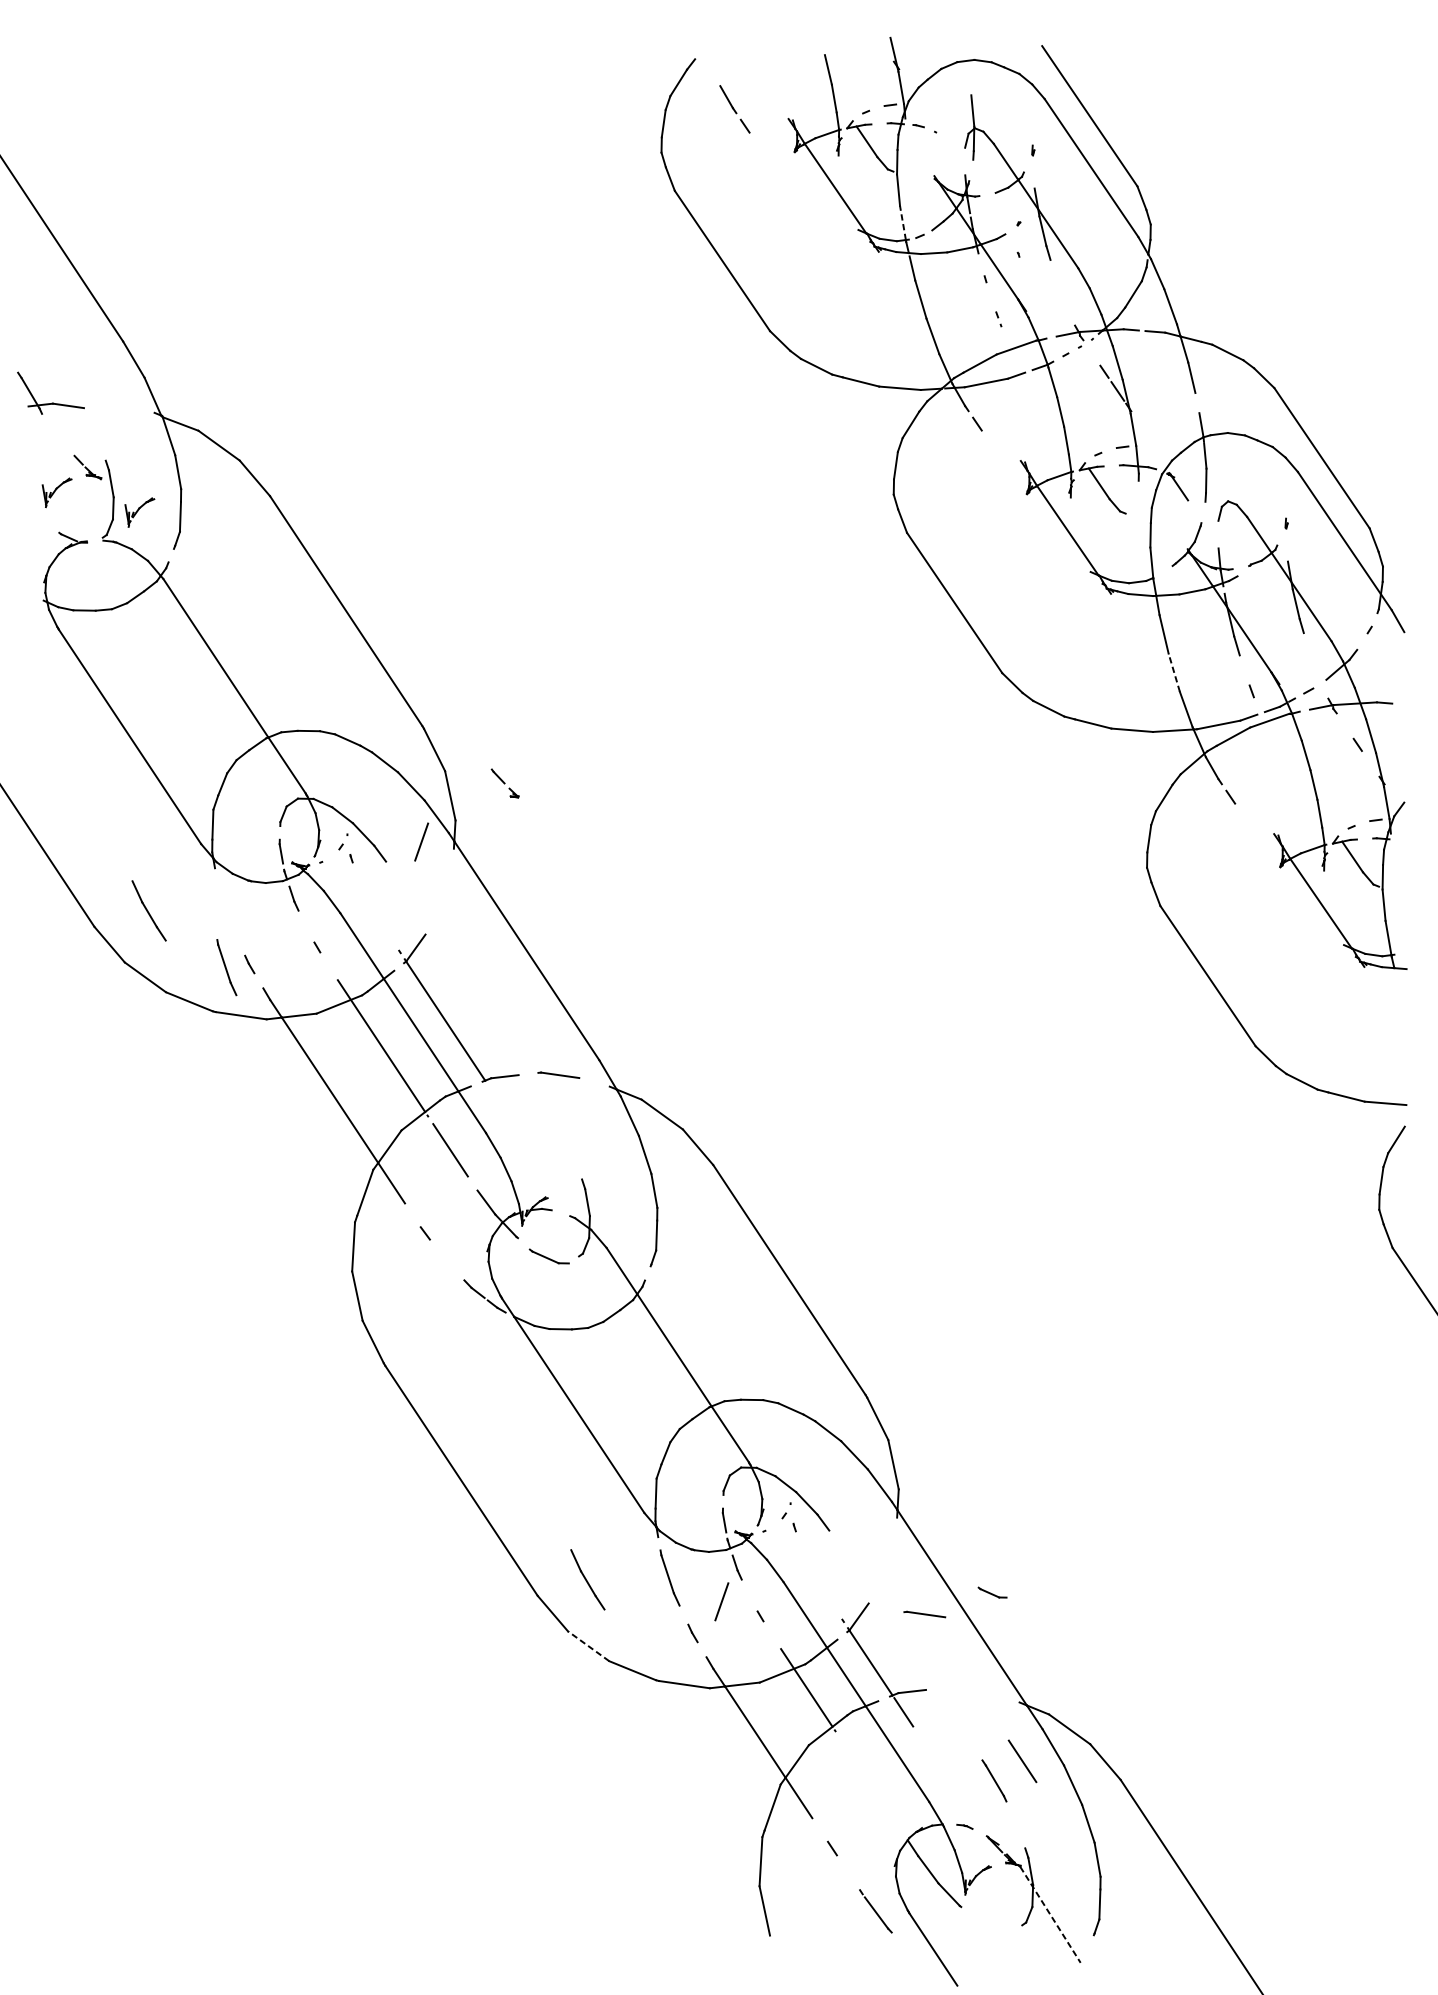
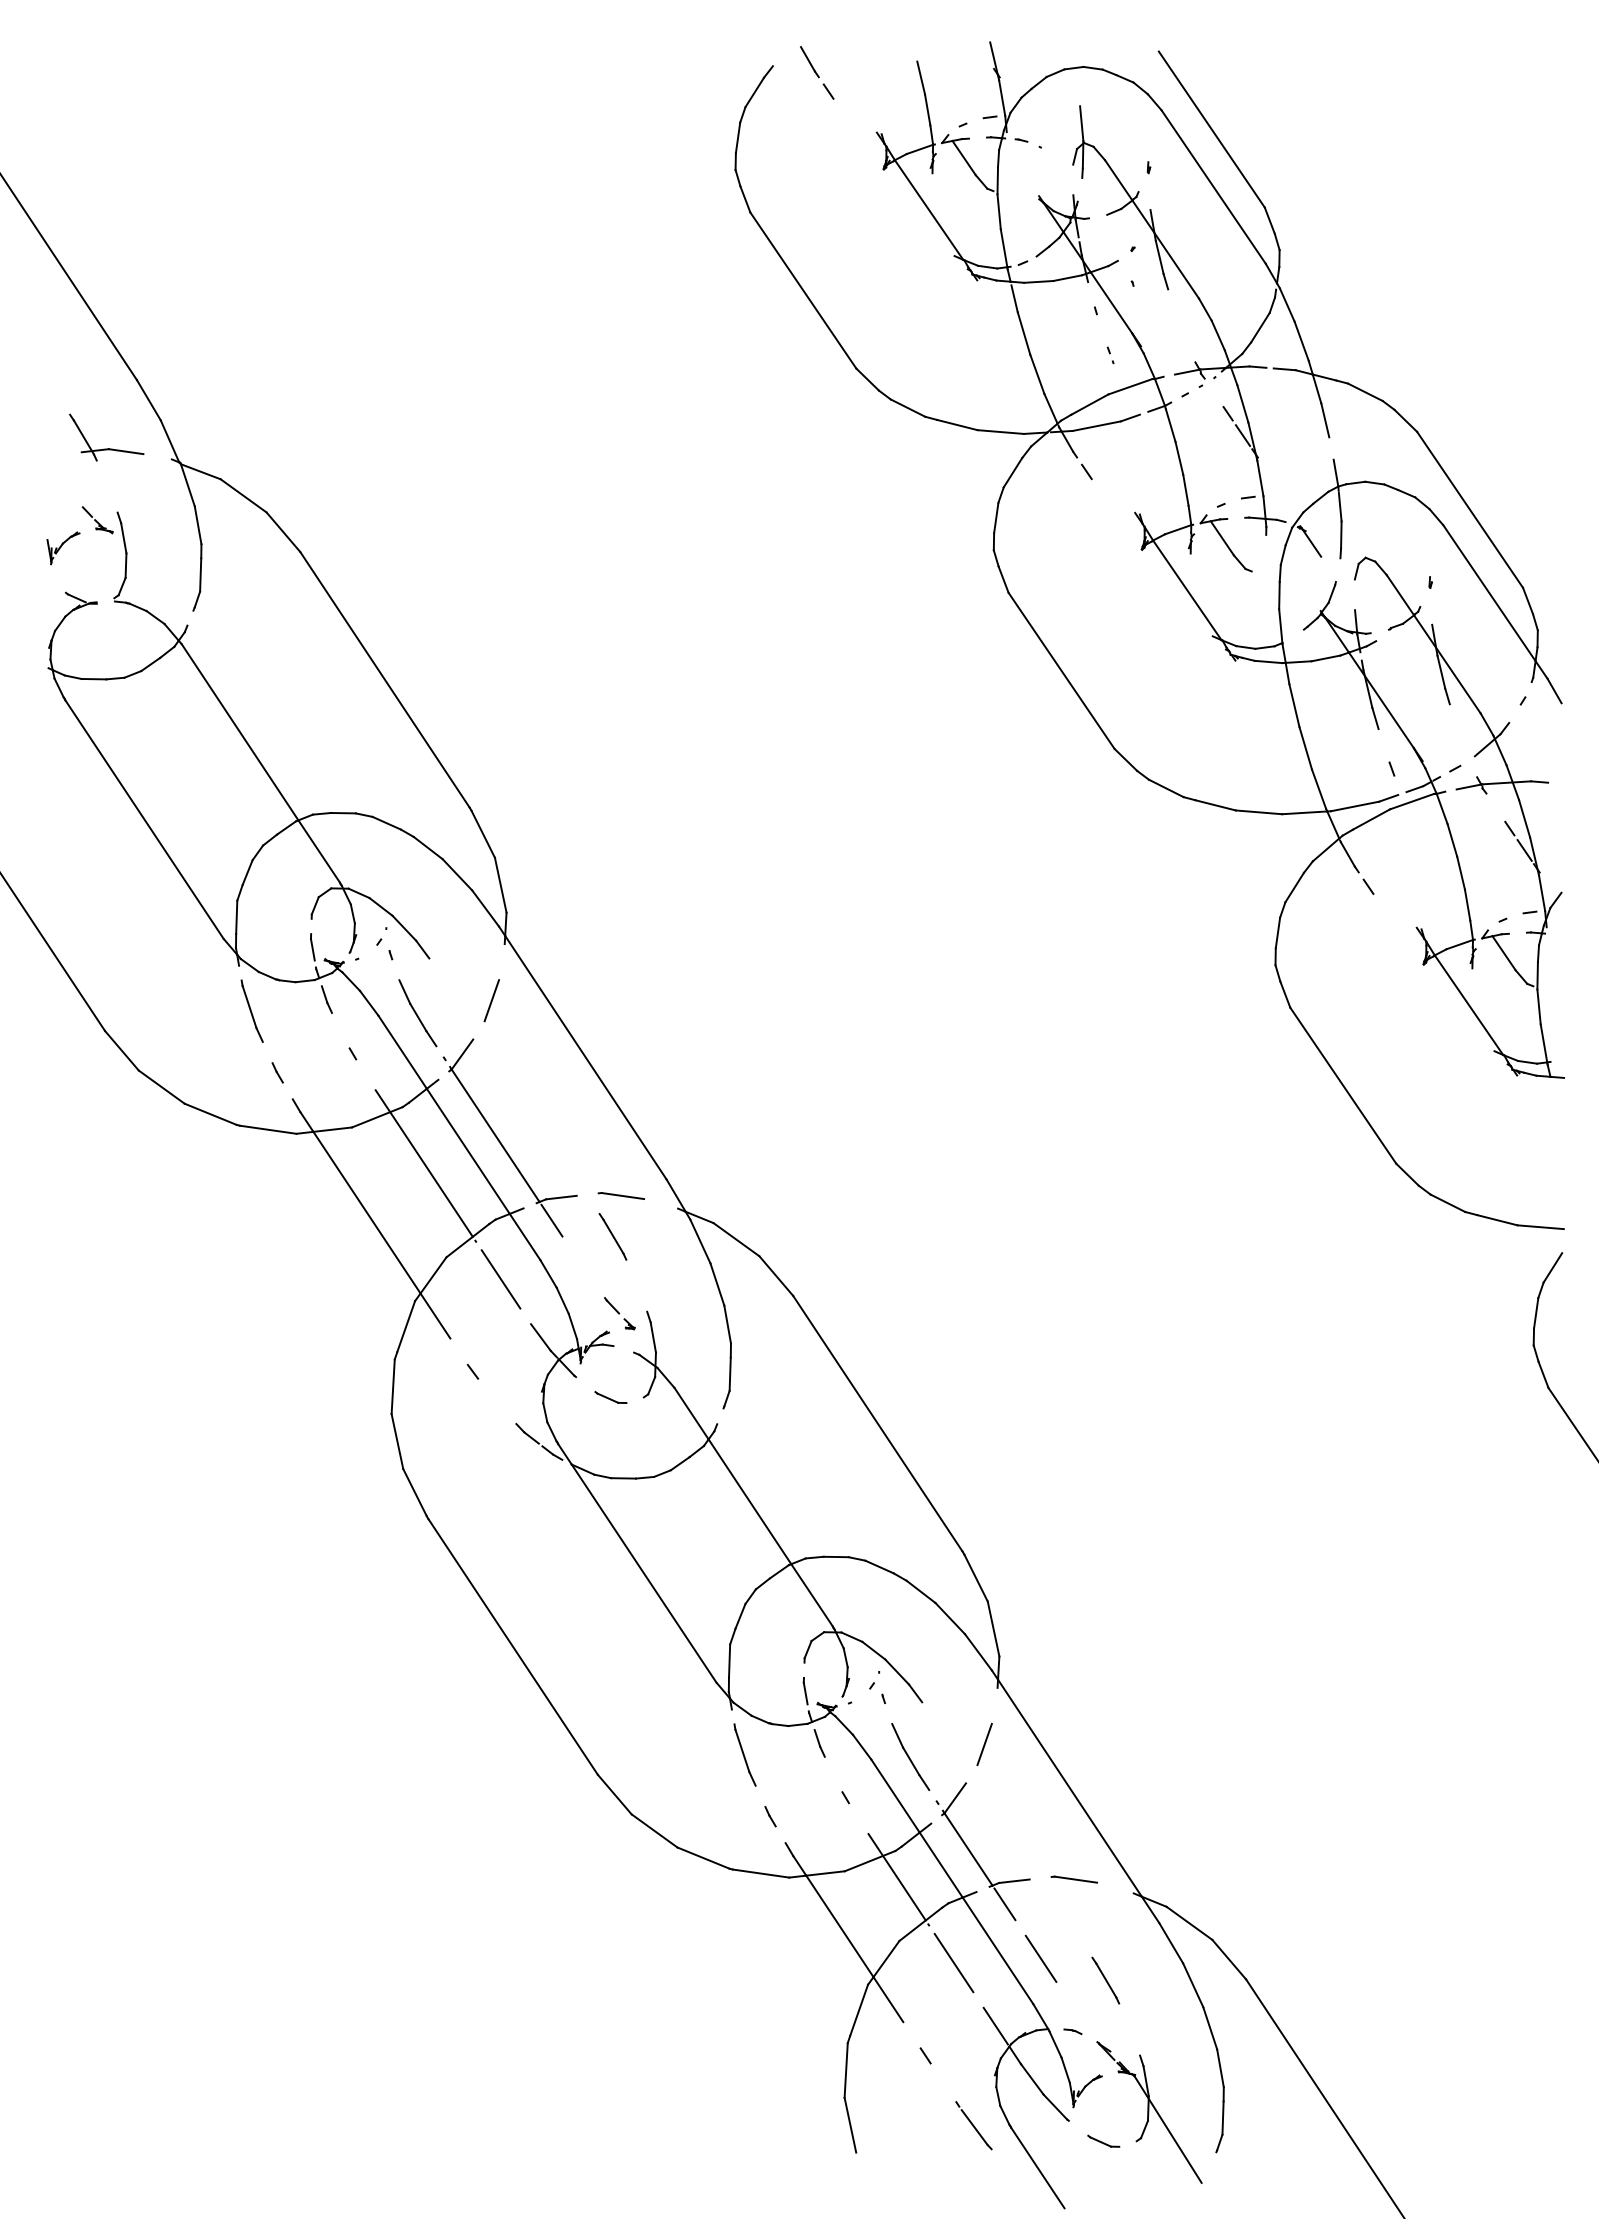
part: (735, 108) -> (817, 72), moved
line: (902, 222) -> (1003, 247), dashed -> solid
part: (50, 403) -> (106, 448), moved
part: (139, 512) -> (155, 570), removed
line: (1174, 671) -> (1305, 747), dashed -> solid
line: (1370, 764) -> (1524, 850), added
part: (504, 783) -> (619, 1313), moved
line: (421, 841) -> (491, 1000), moved
part: (148, 911) -> (417, 1013), moved
part: (226, 966) -> (251, 1010), moved
line: (495, 1097) -> (551, 1220), added
line: (550, 1111) -> (612, 1236), added
part: (549, 1256) -> (610, 1397), size x0.71
part: (587, 1579) -> (910, 1756), moved
part: (992, 1591) -> (1103, 2140), moved
line: (721, 1600) -> (984, 1743), moved
line: (924, 1614) -> (1073, 1879), moved
line: (588, 1645) -> (654, 1830), dashed -> solid
line: (1022, 1761) -> (1040, 1958), moved
line: (857, 1764) -> (953, 1962), added
line: (895, 1821) -> (995, 2025), added
line: (1050, 1914) -> (1168, 2129), dashed -> solid

